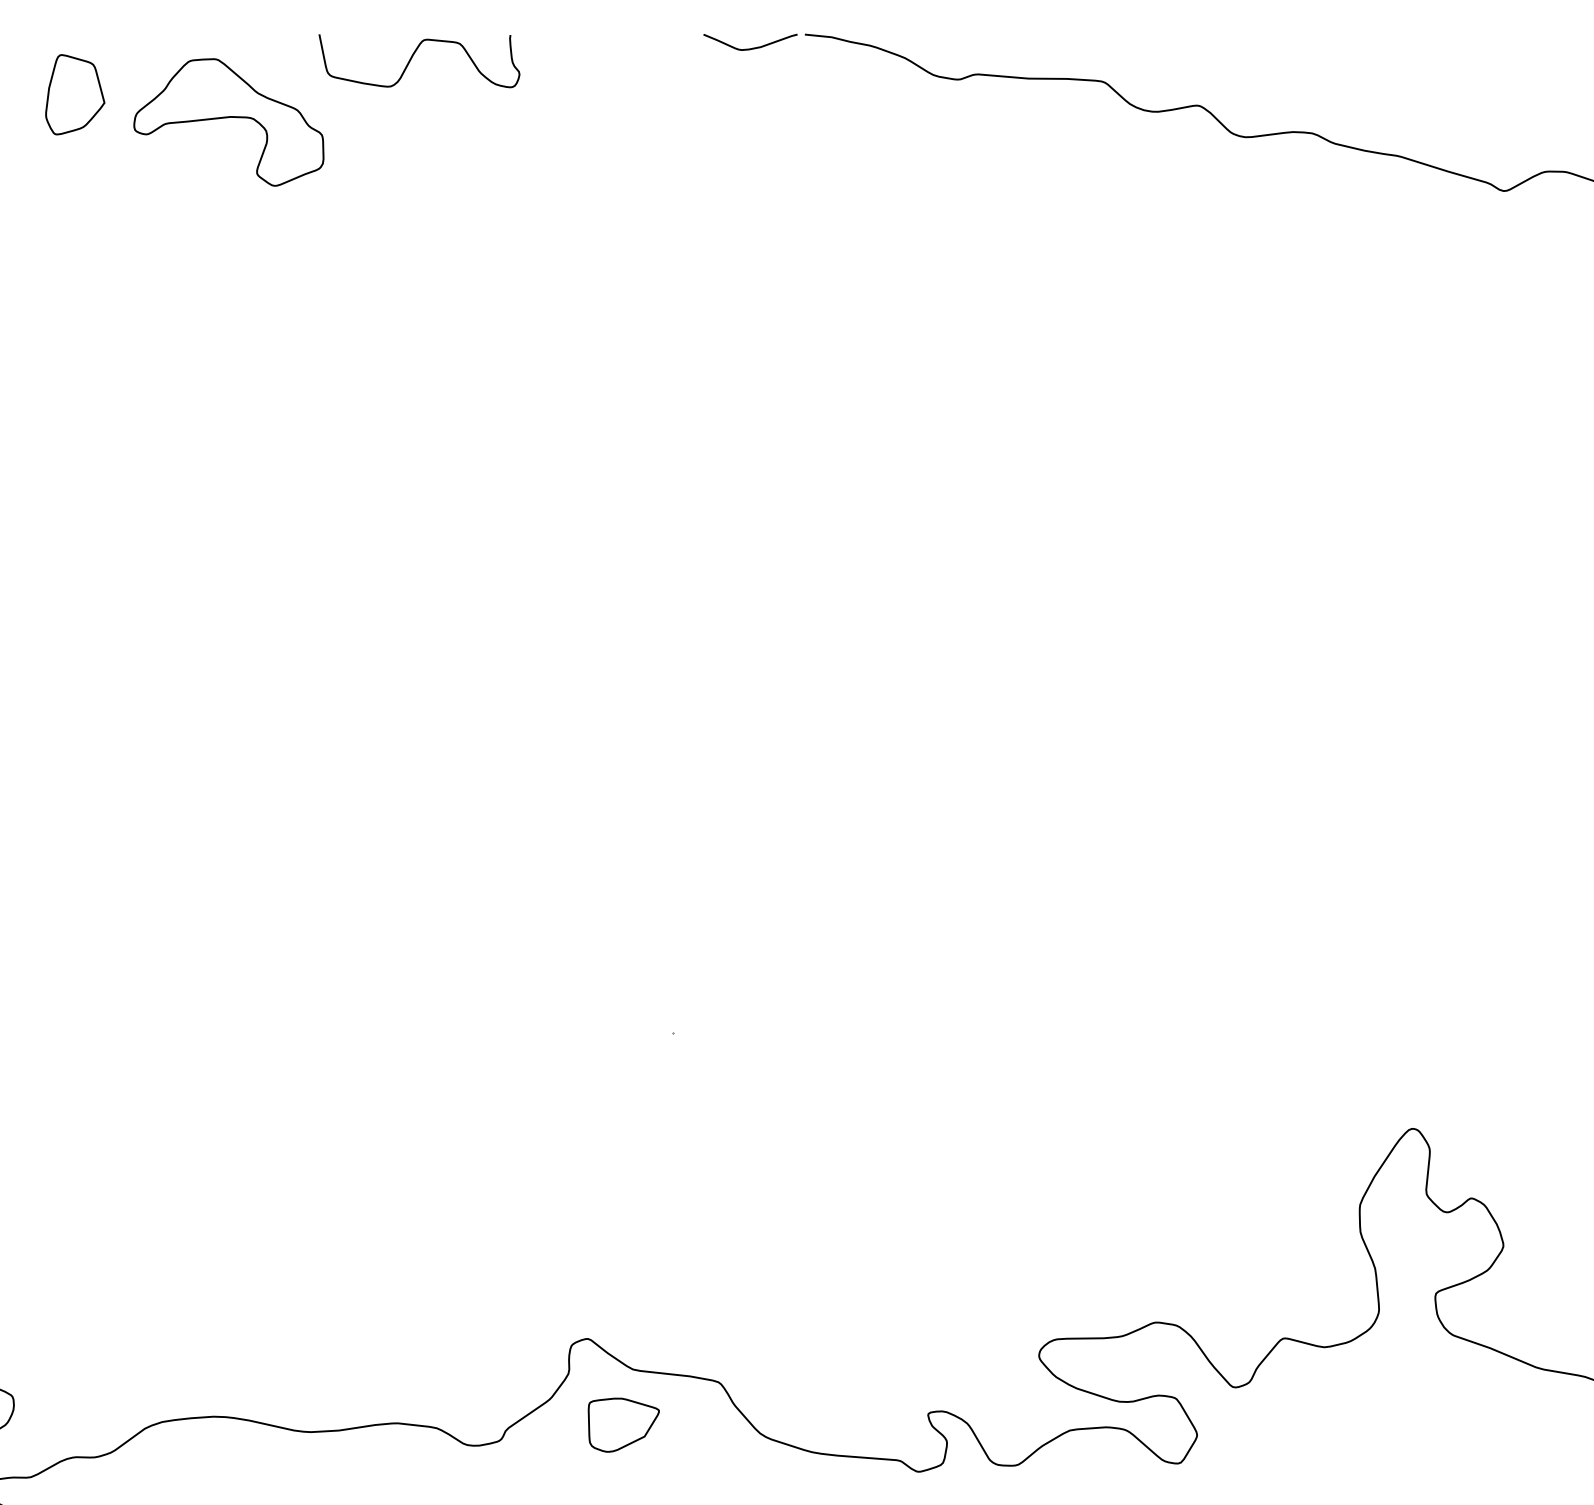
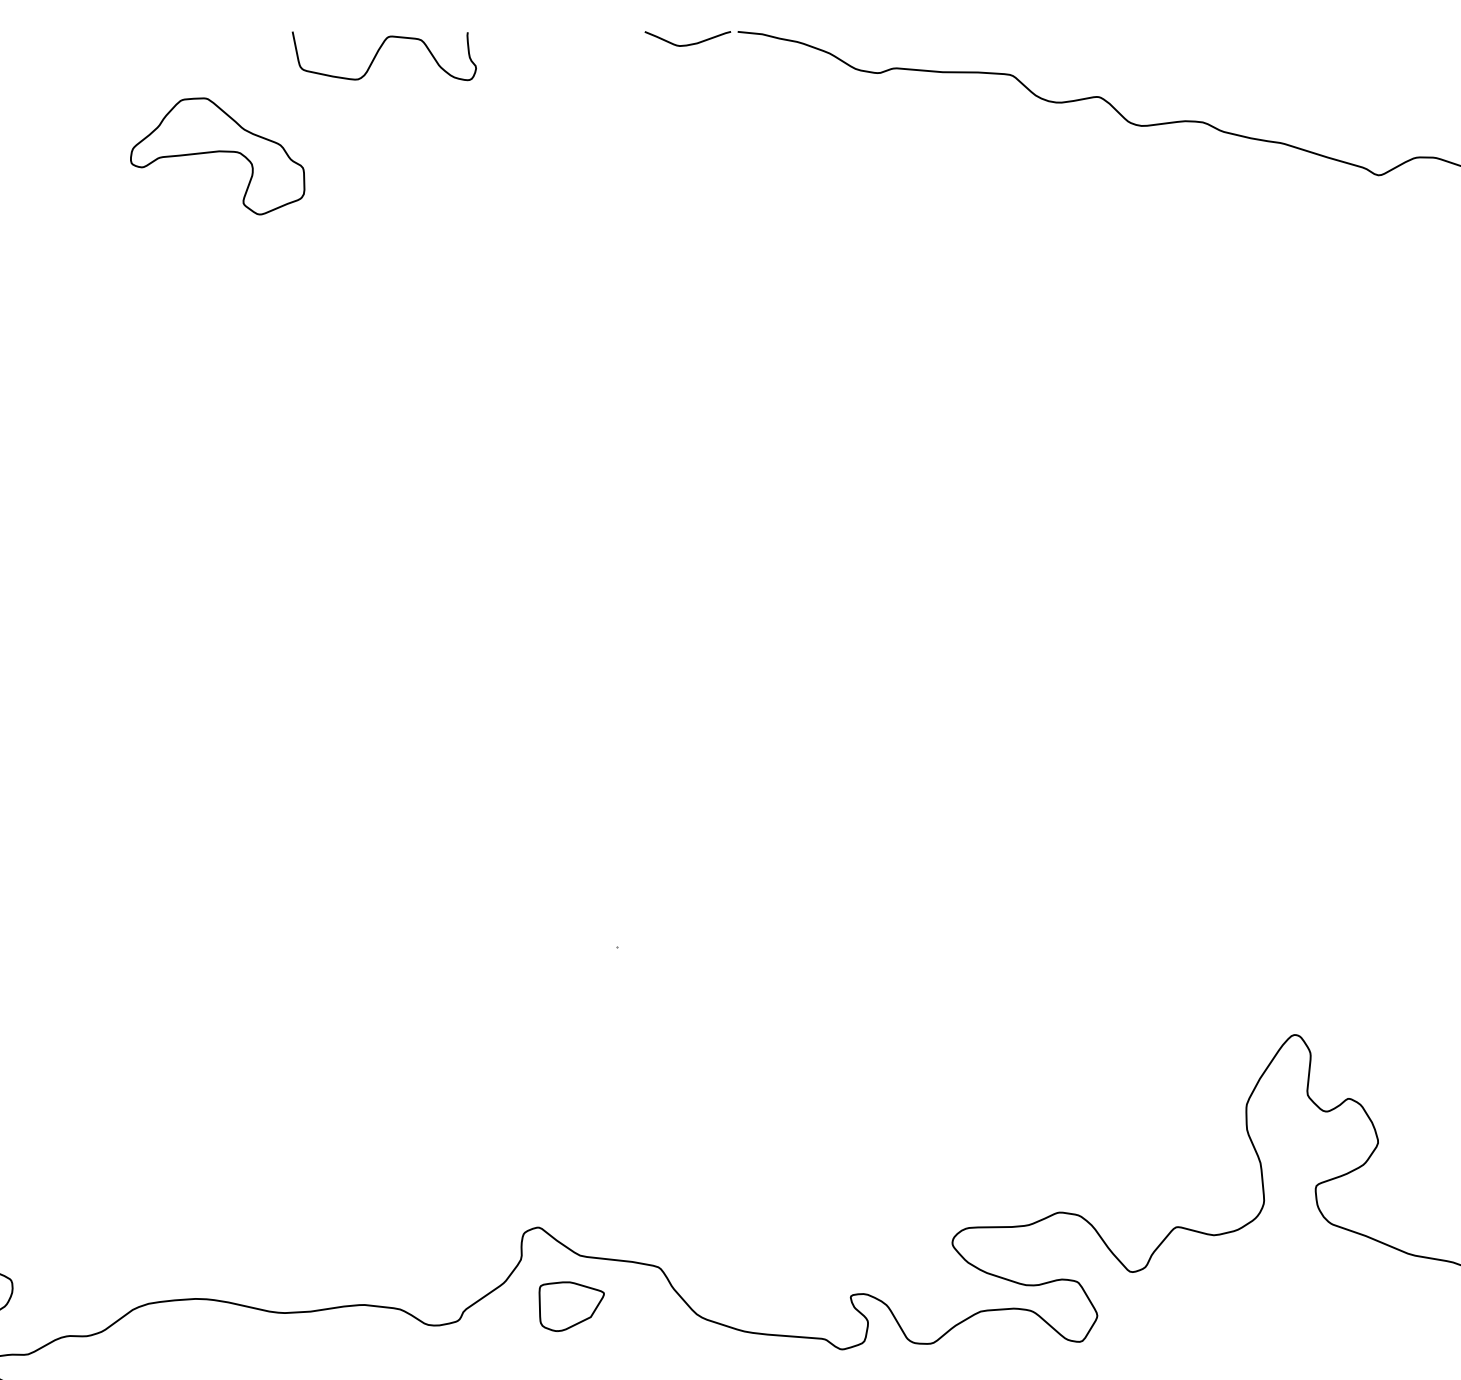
part: (74, 94) -> (68, 86), removed
part: (228, 122) -> (217, 156), moved

